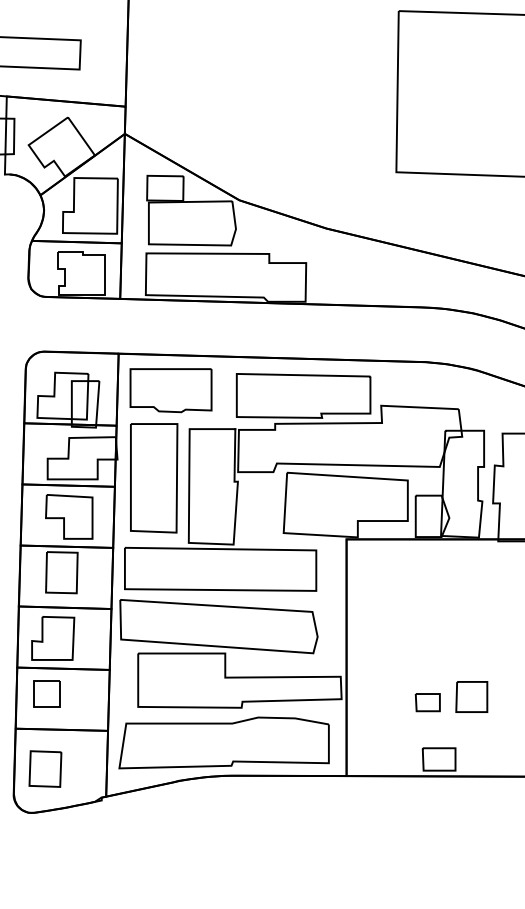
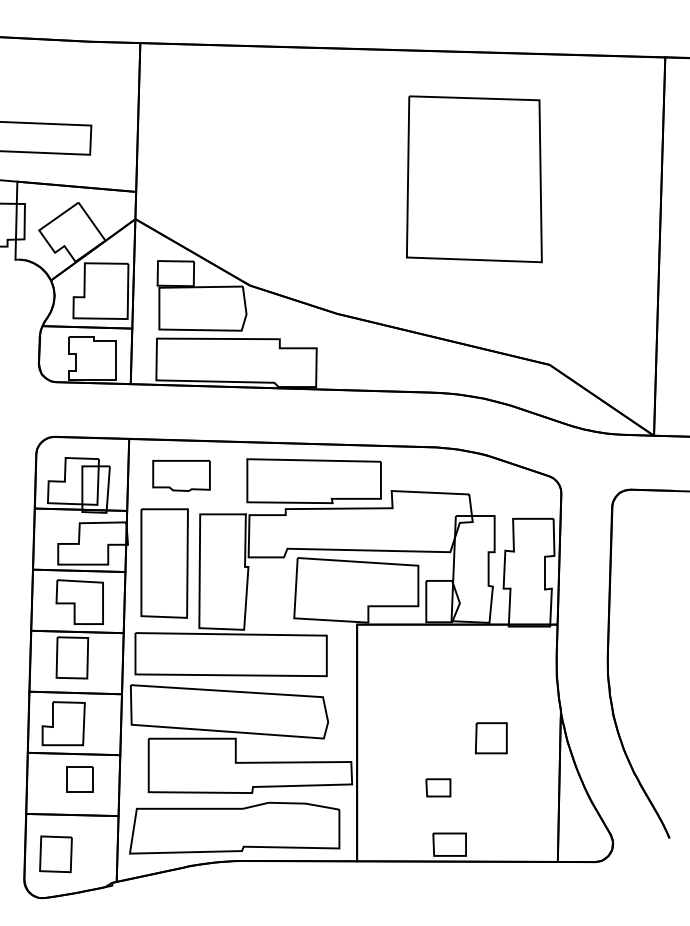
part: (170, 390) -> (181, 475), size x0.7
part: (45, 694) -> (79, 779), moved
part: (470, 697) -> (490, 738), moved

